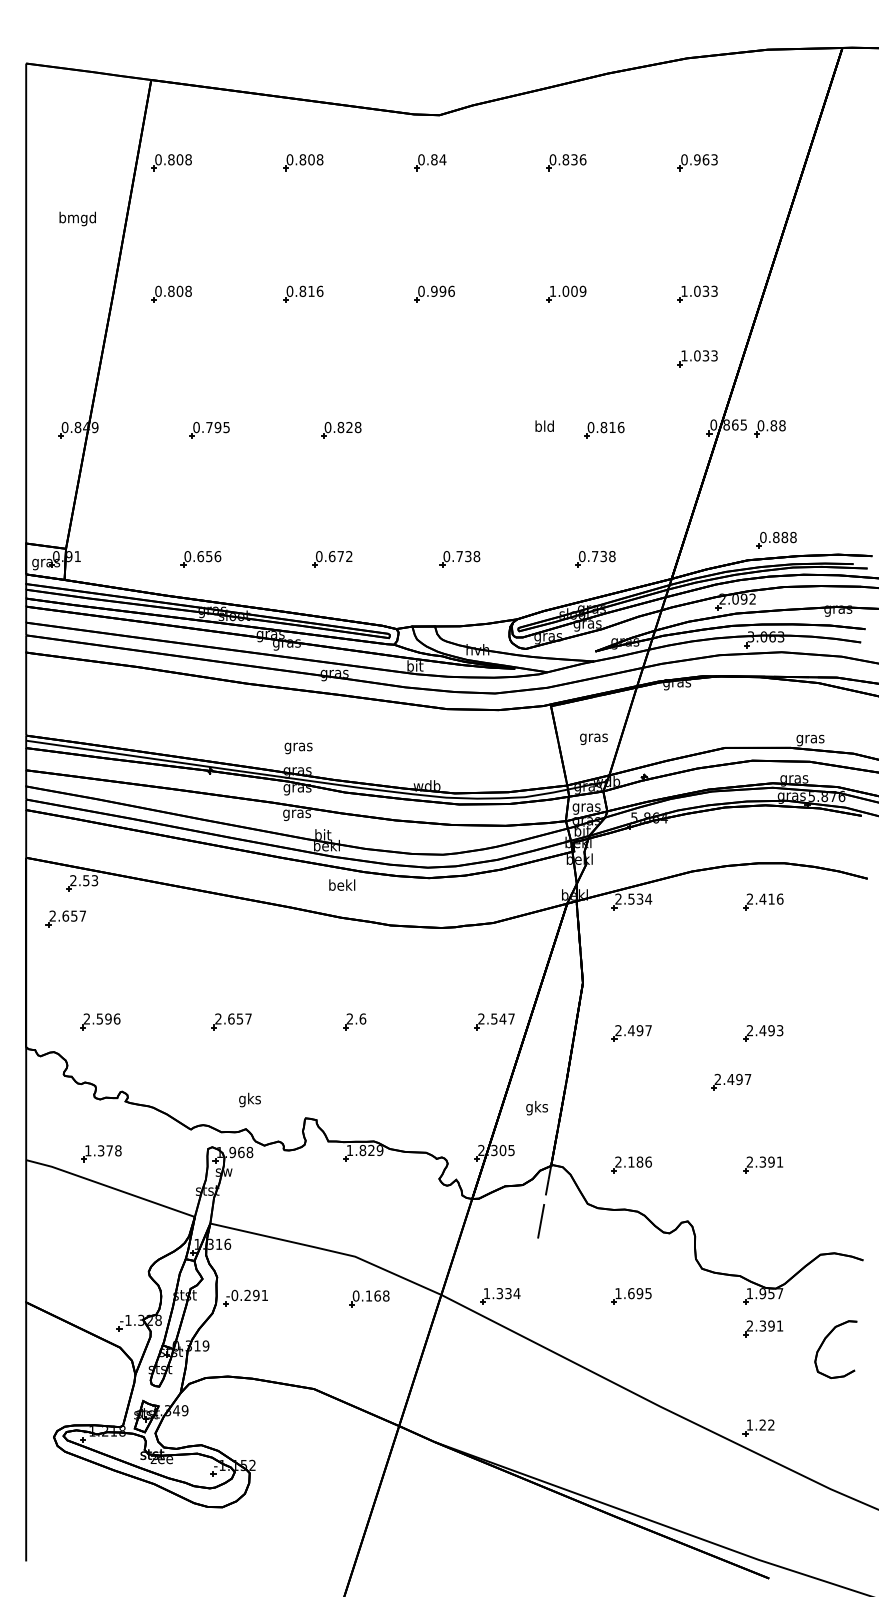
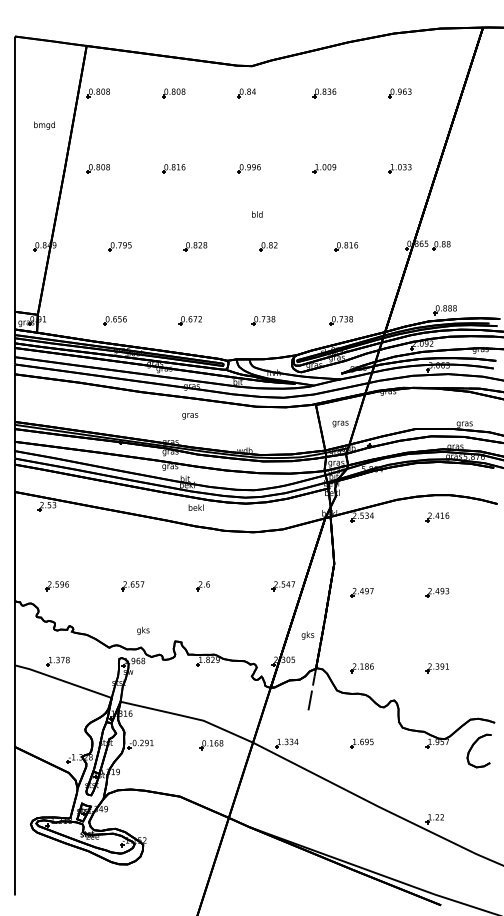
part: (696, 358) -> (399, 205), removed
text: (544, 426) -> (257, 214), moved
part: (468, 429) -> (268, 246), added
text: (299, 748) -> (190, 416), moved
part: (65, 919) -> (37, 527), removed
part: (729, 1081) -> (418, 620), removed
part: (761, 1329) -> (436, 762), removed
part: (824, 1345) -> (472, 748), moved

